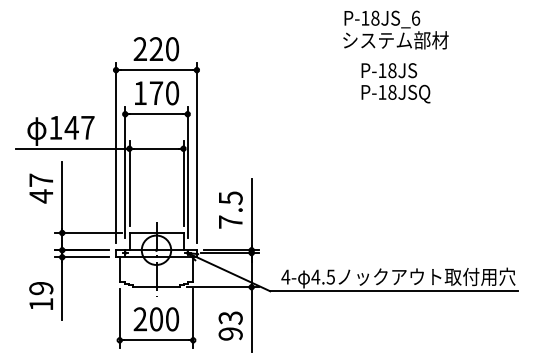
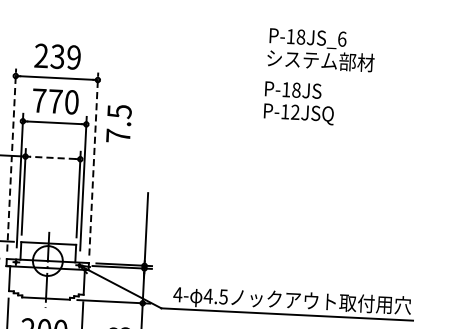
text: (395, 29) -> (320, 49), moved
text: (164, 49) -> (65, 57), 220 -> 239
text: (140, 92) -> (39, 99), 170 -> 770
text: (392, 92) -> (295, 112), P-18JSQ -> P-12JSQ
line: (156, 148) -> (52, 157), solid -> dashed
line: (116, 152) -> (12, 159), solid -> dashed
line: (196, 152) -> (93, 163), solid -> dashed
text: (230, 209) -> (118, 123), moved

